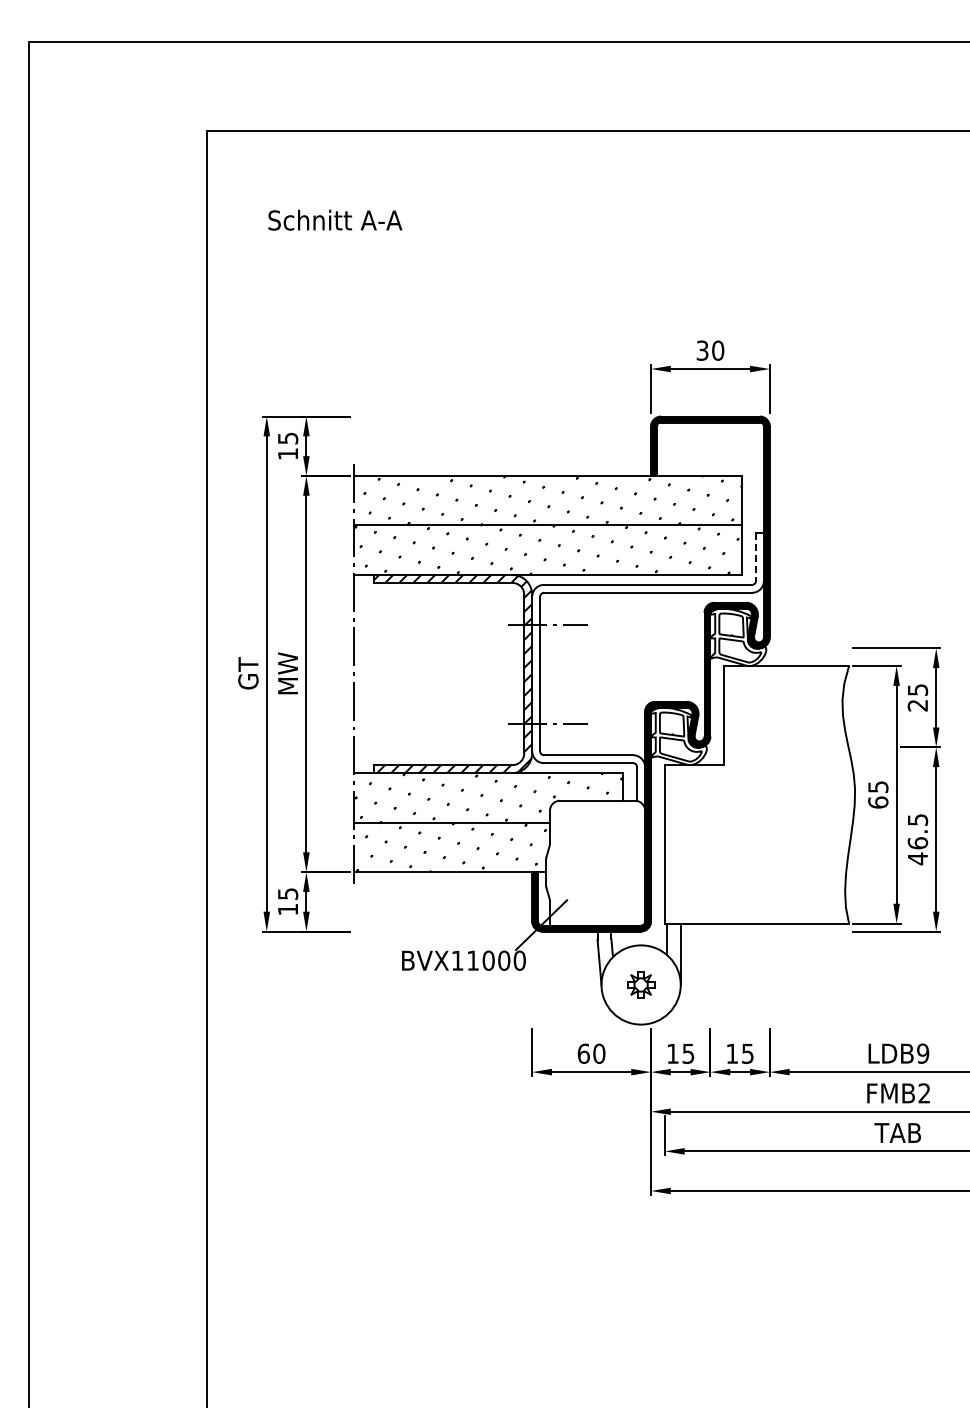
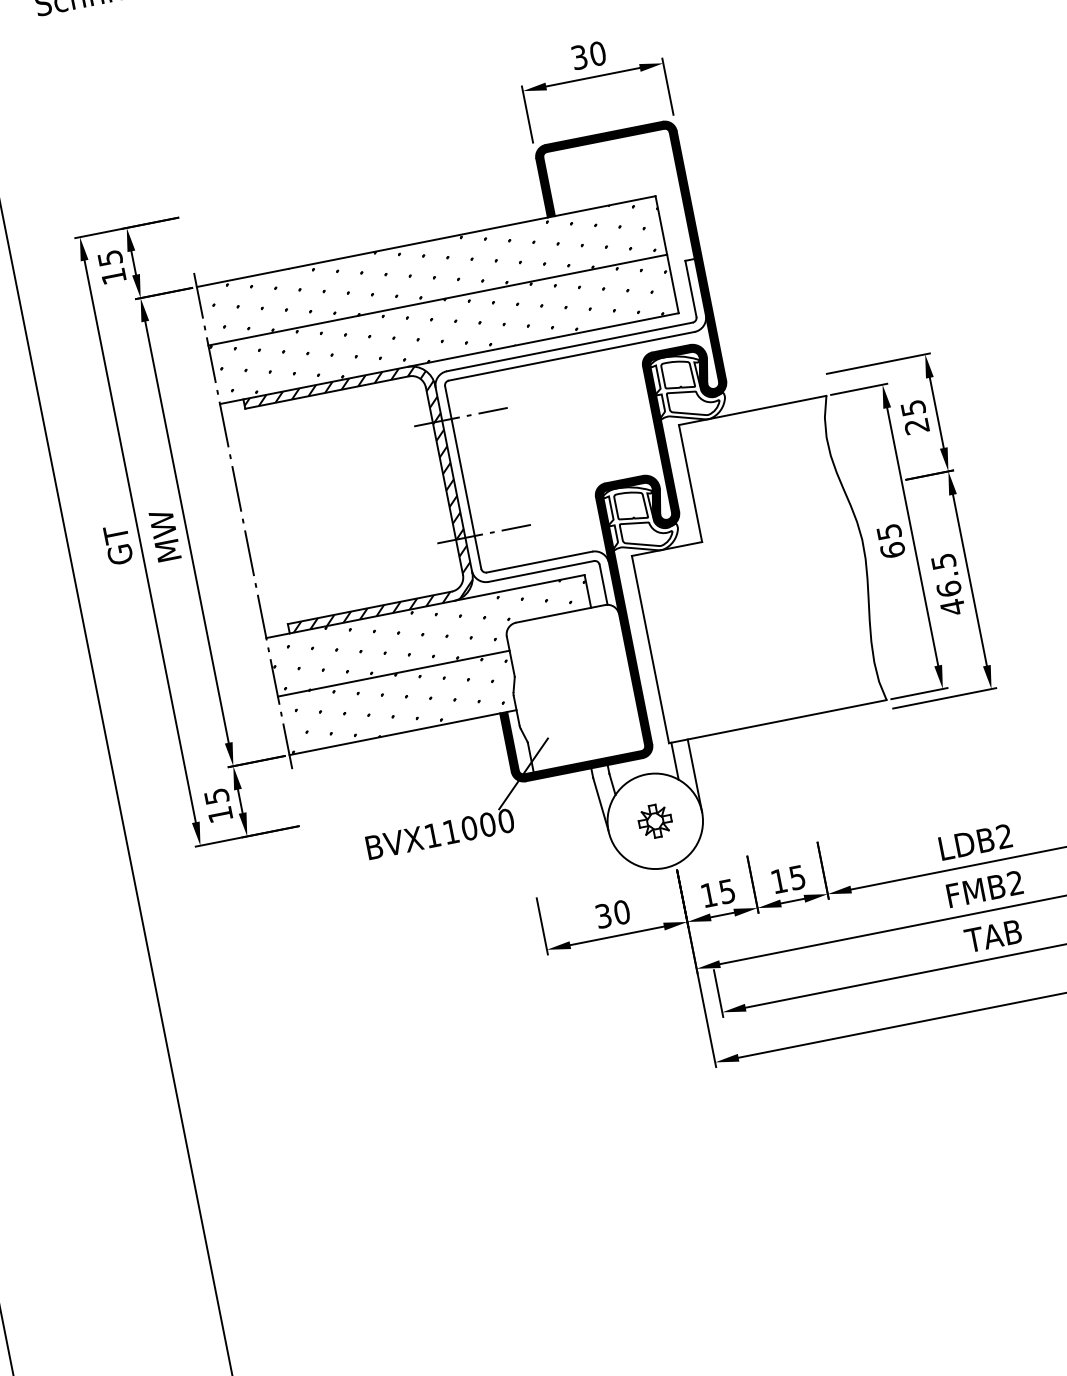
line: (756, 557) -> (691, 289), dashed -> solid
text: (583, 1053) -> (603, 915), 60 -> 30
text: (923, 1053) -> (1004, 836), LDB9 -> LDB2

